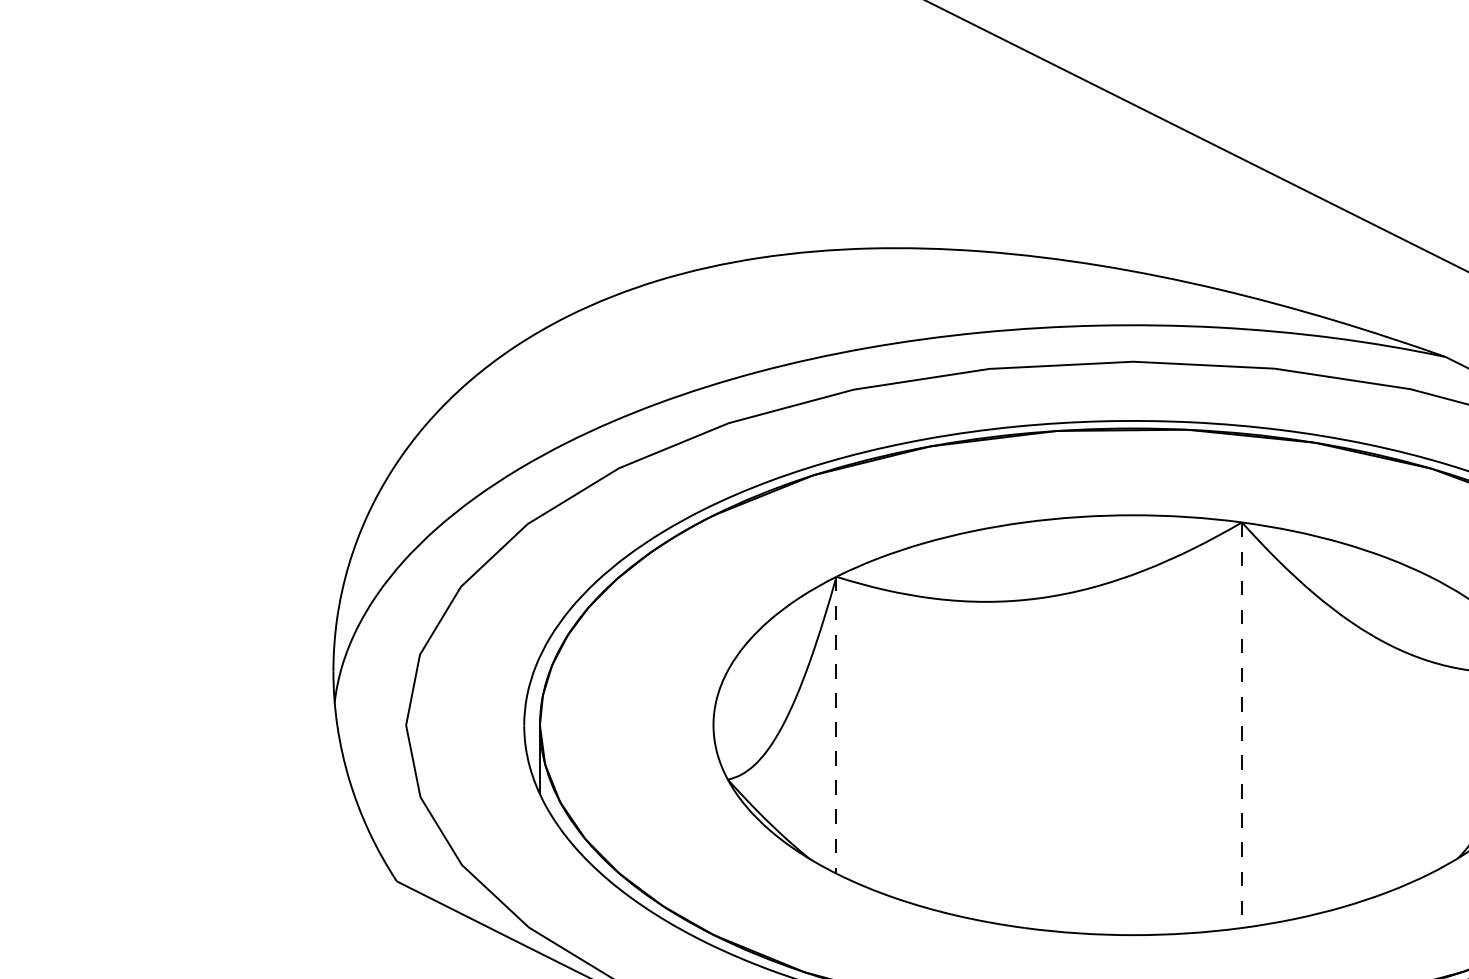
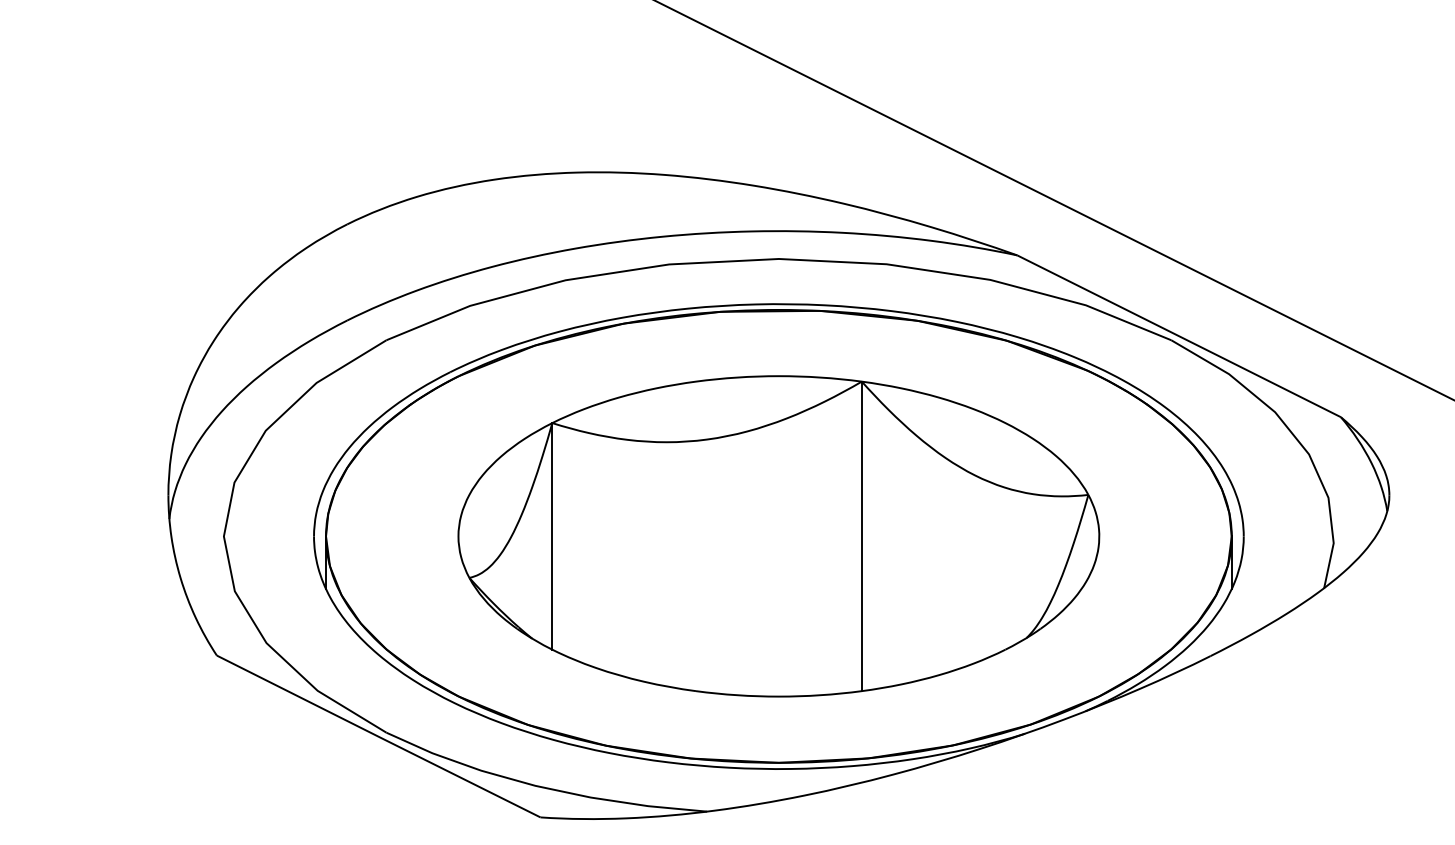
line: (836, 725) -> (552, 536), dashed -> solid
line: (1241, 725) -> (861, 536), dashed -> solid

